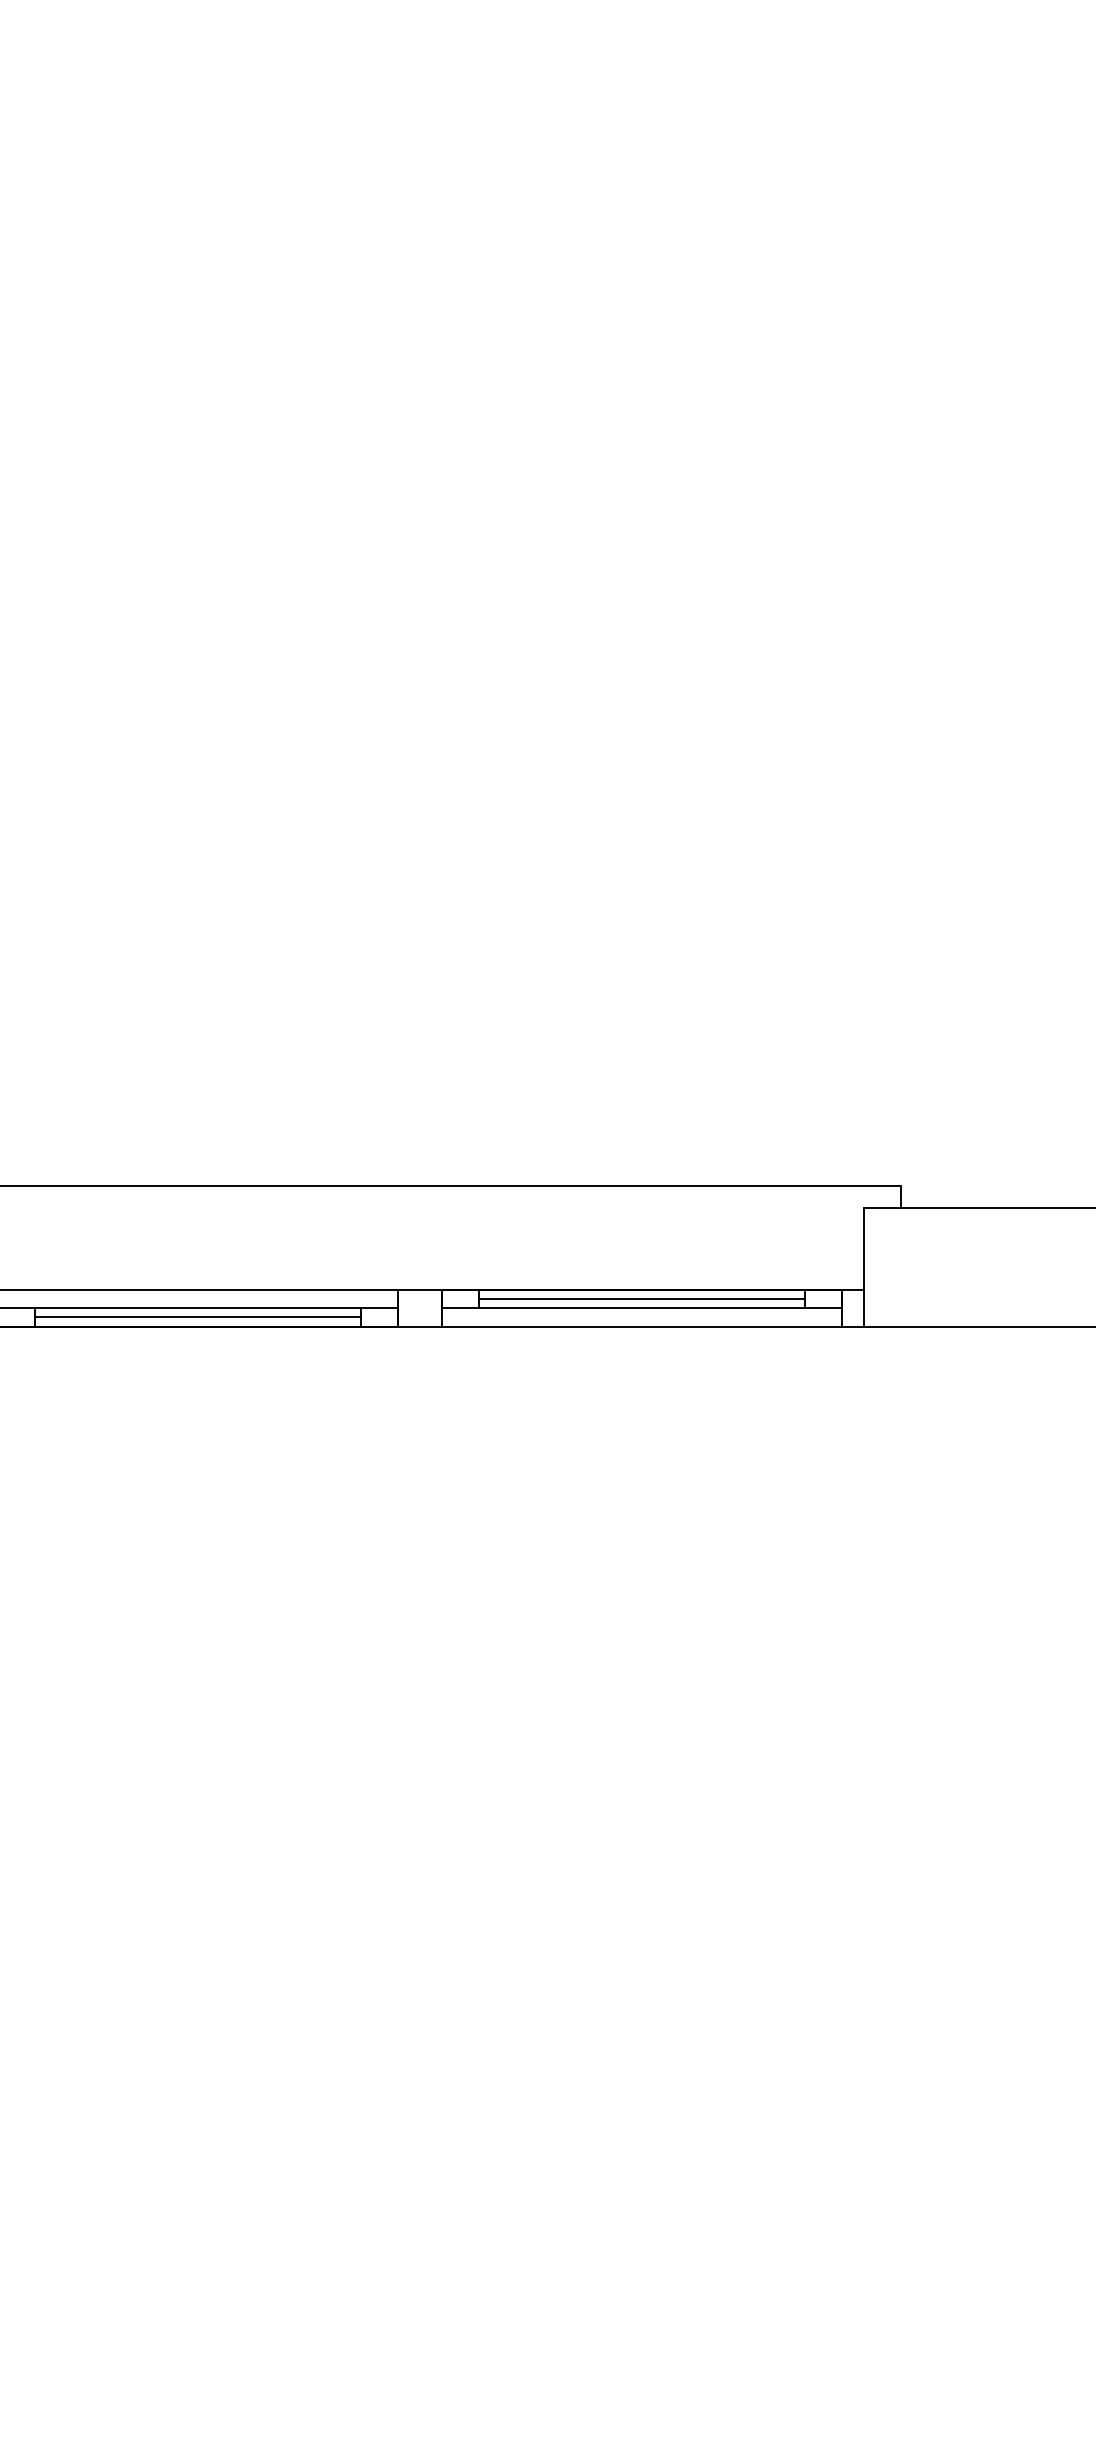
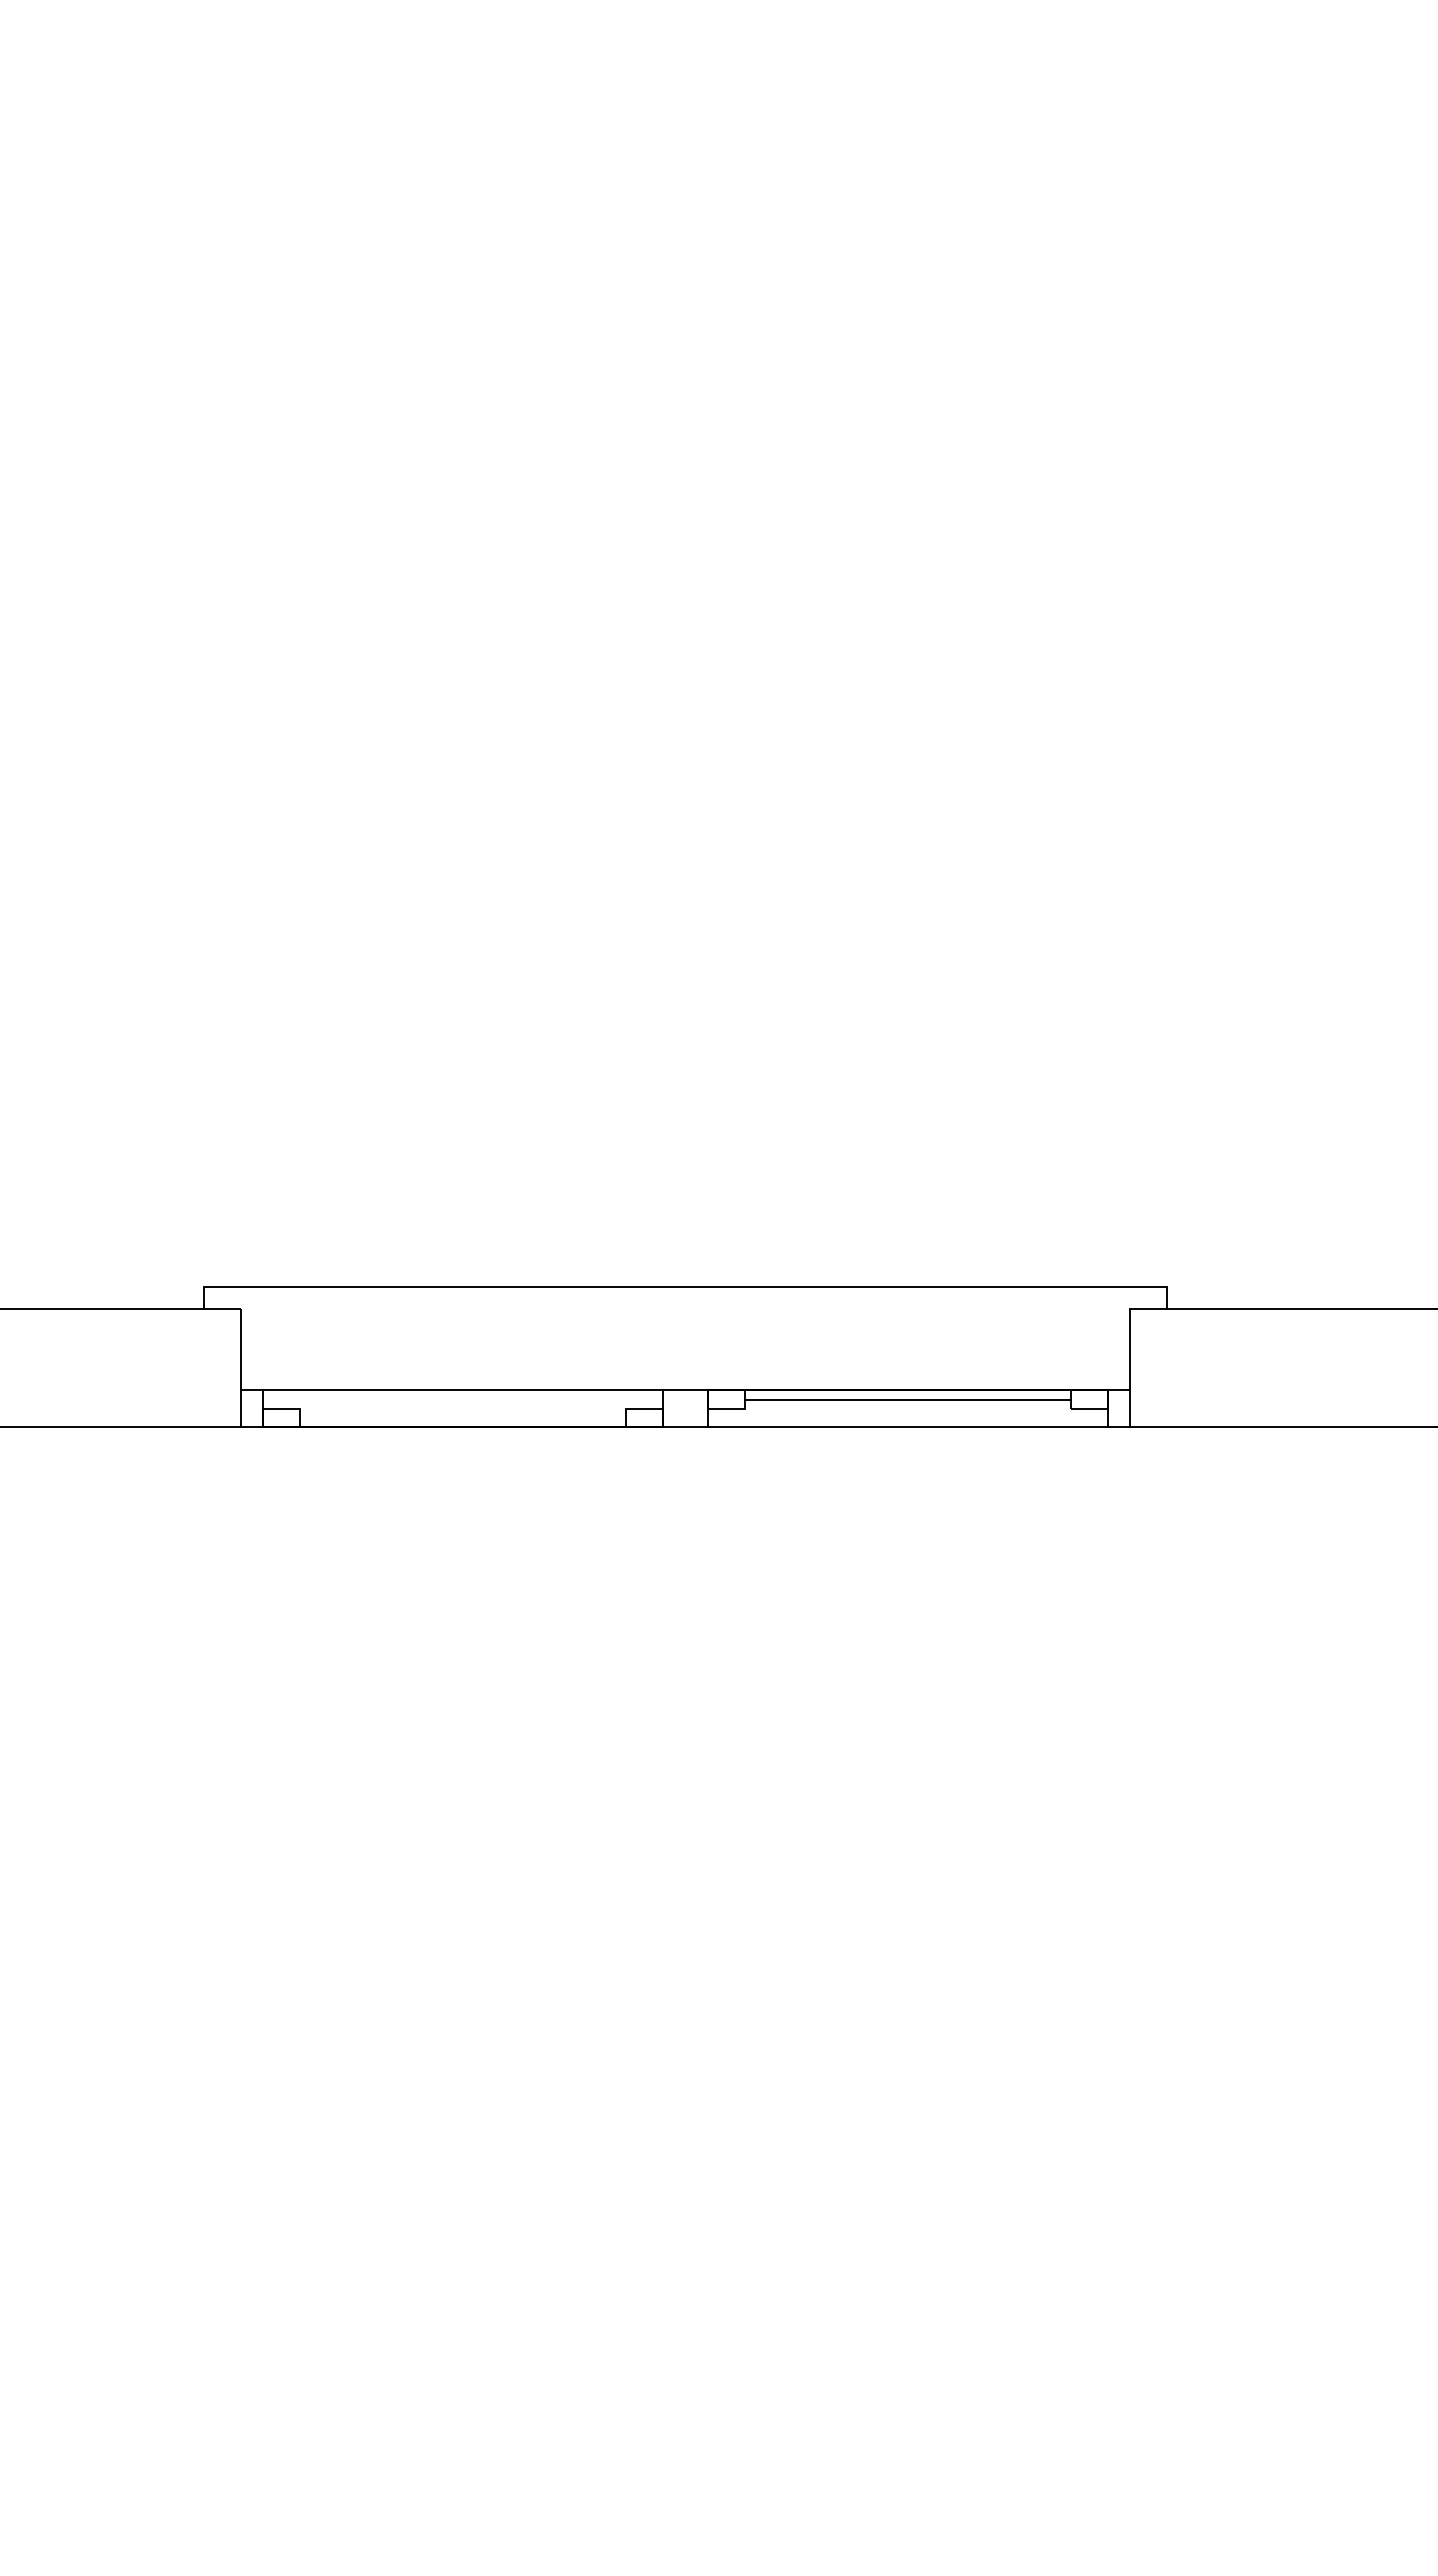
line: (197, 1307) -> (463, 1408), removed
line: (641, 1307) -> (907, 1408), removed
line: (197, 1317) -> (463, 1418), removed

